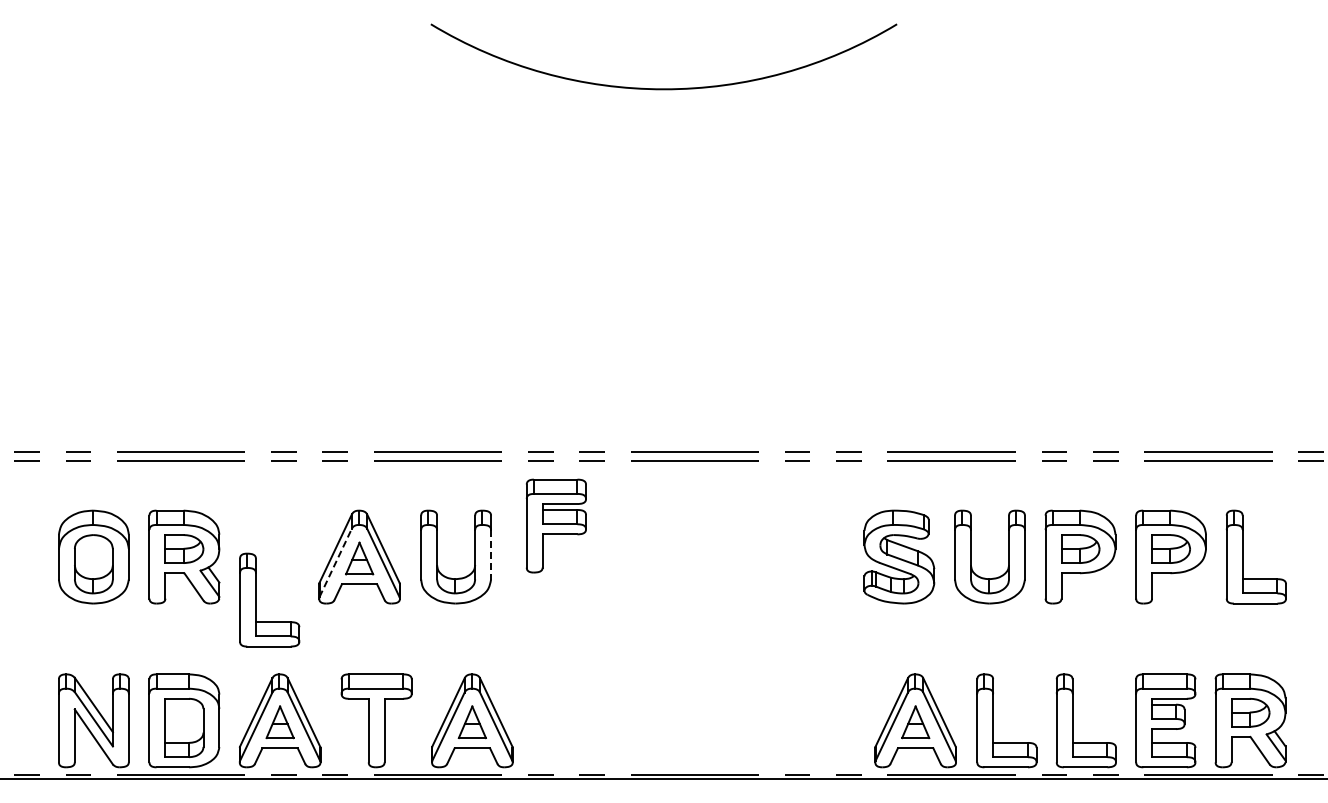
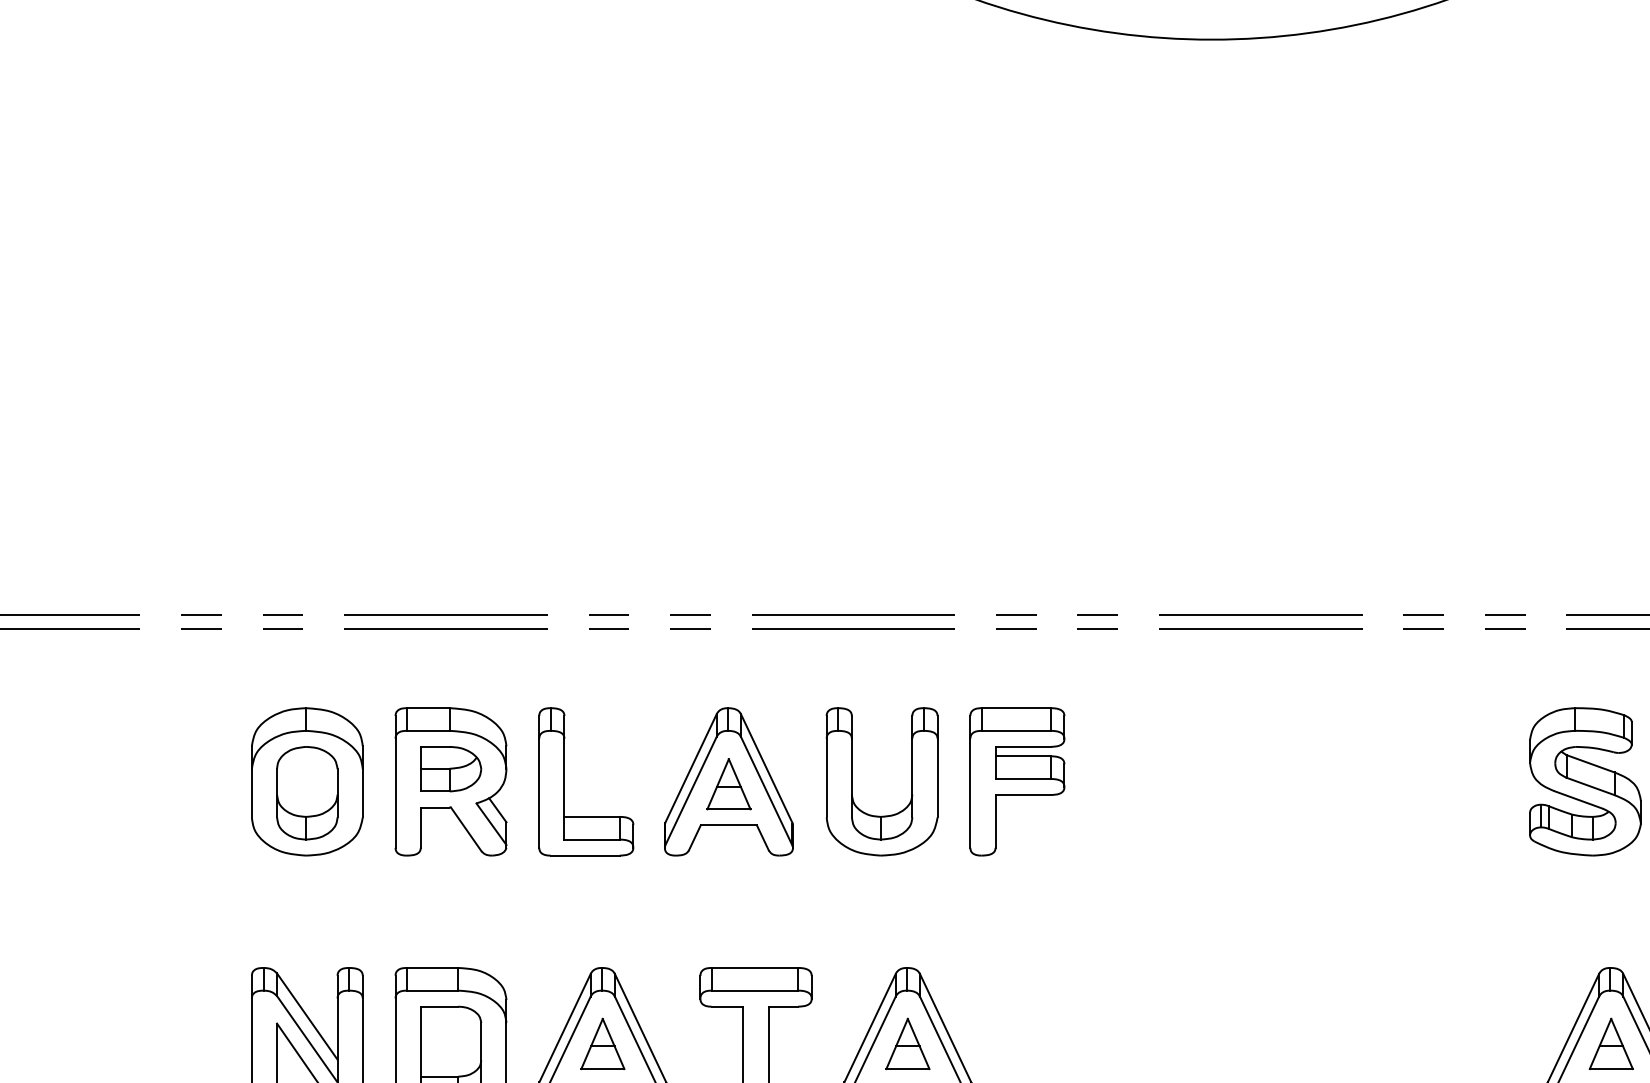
part: (555, 525) -> (1015, 780), moved
line: (491, 554) -> (938, 777), dashed -> solid
line: (335, 562) -> (690, 790), dashed -> solid
part: (256, 599) -> (565, 780), moved

